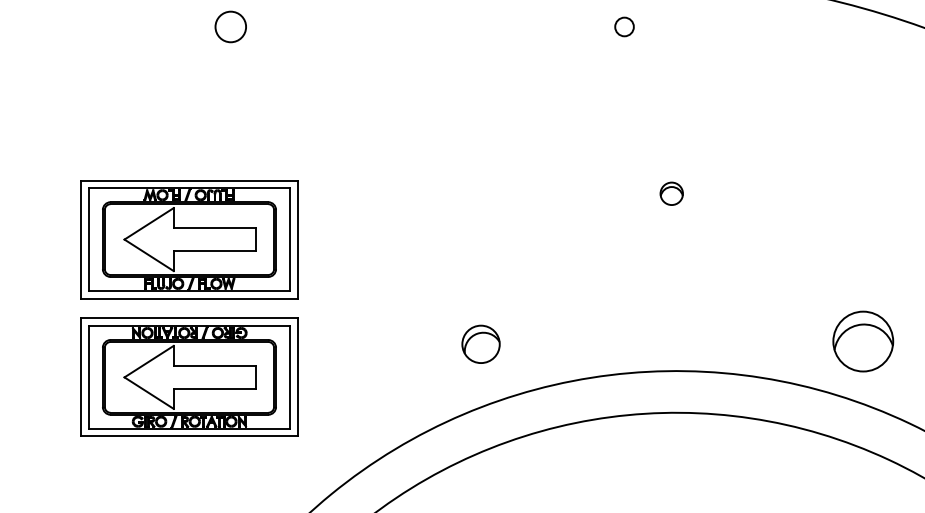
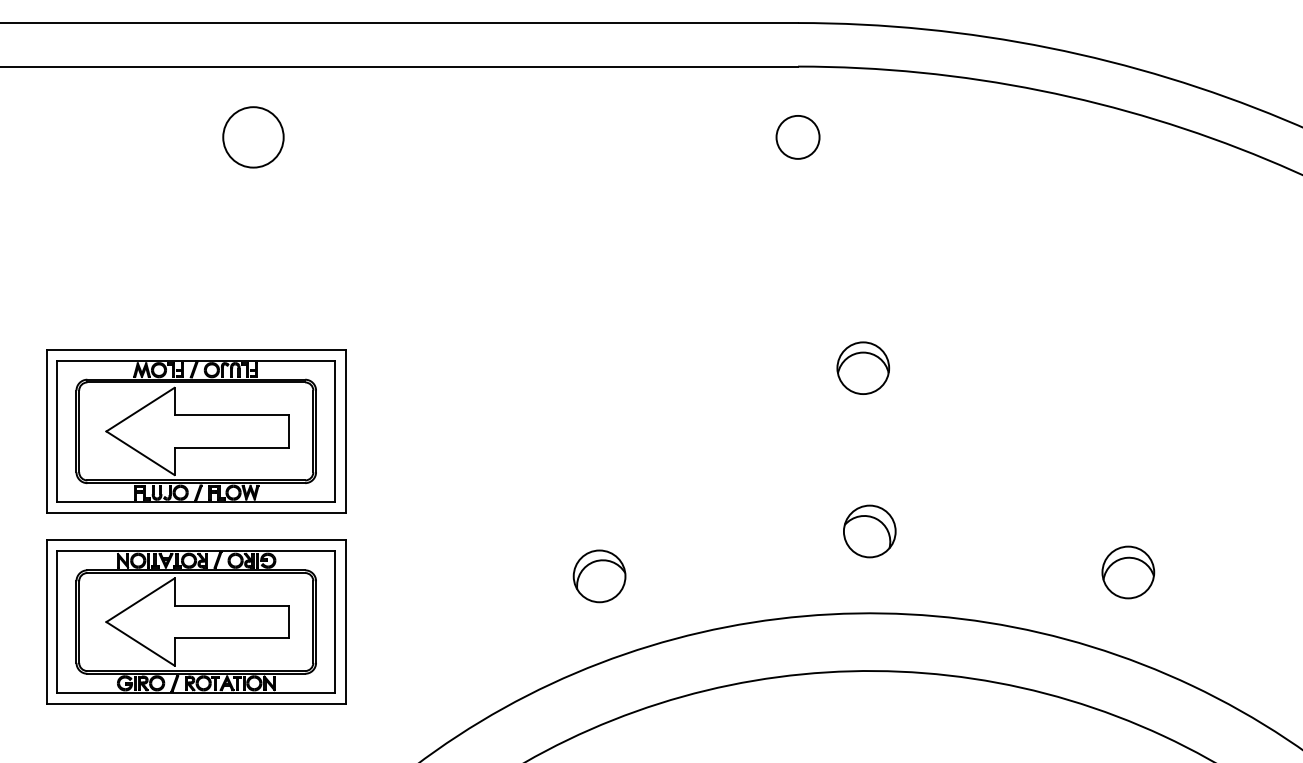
circle: (624, 26) -> (797, 136), size x1.67
circle: (230, 27) -> (253, 137), size x1.43
part: (671, 193) -> (863, 367), size x1.67
part: (676, 311) -> (869, 531), added
part: (863, 341) -> (1128, 572), size x0.62

